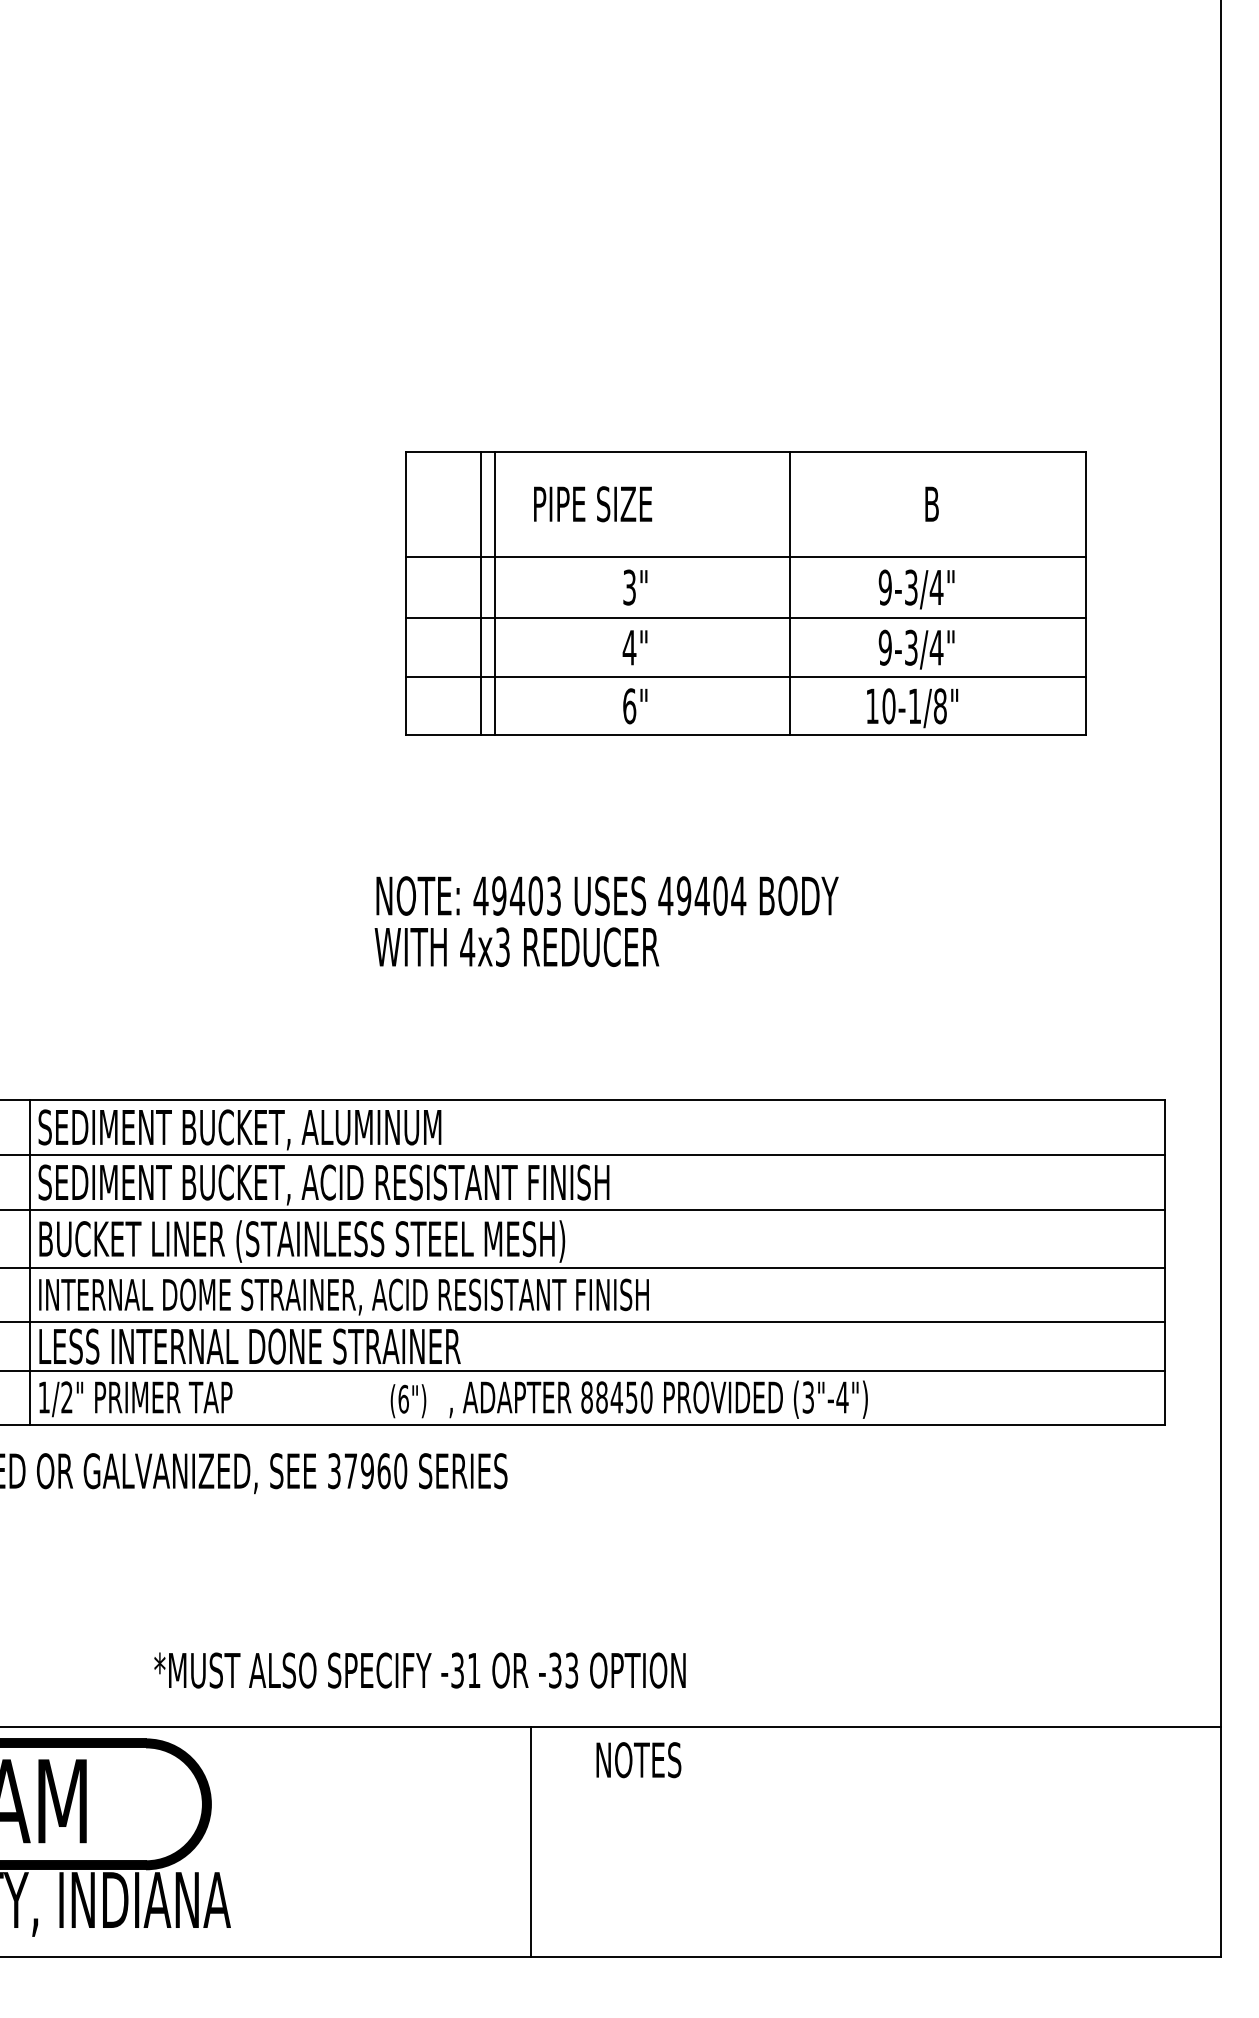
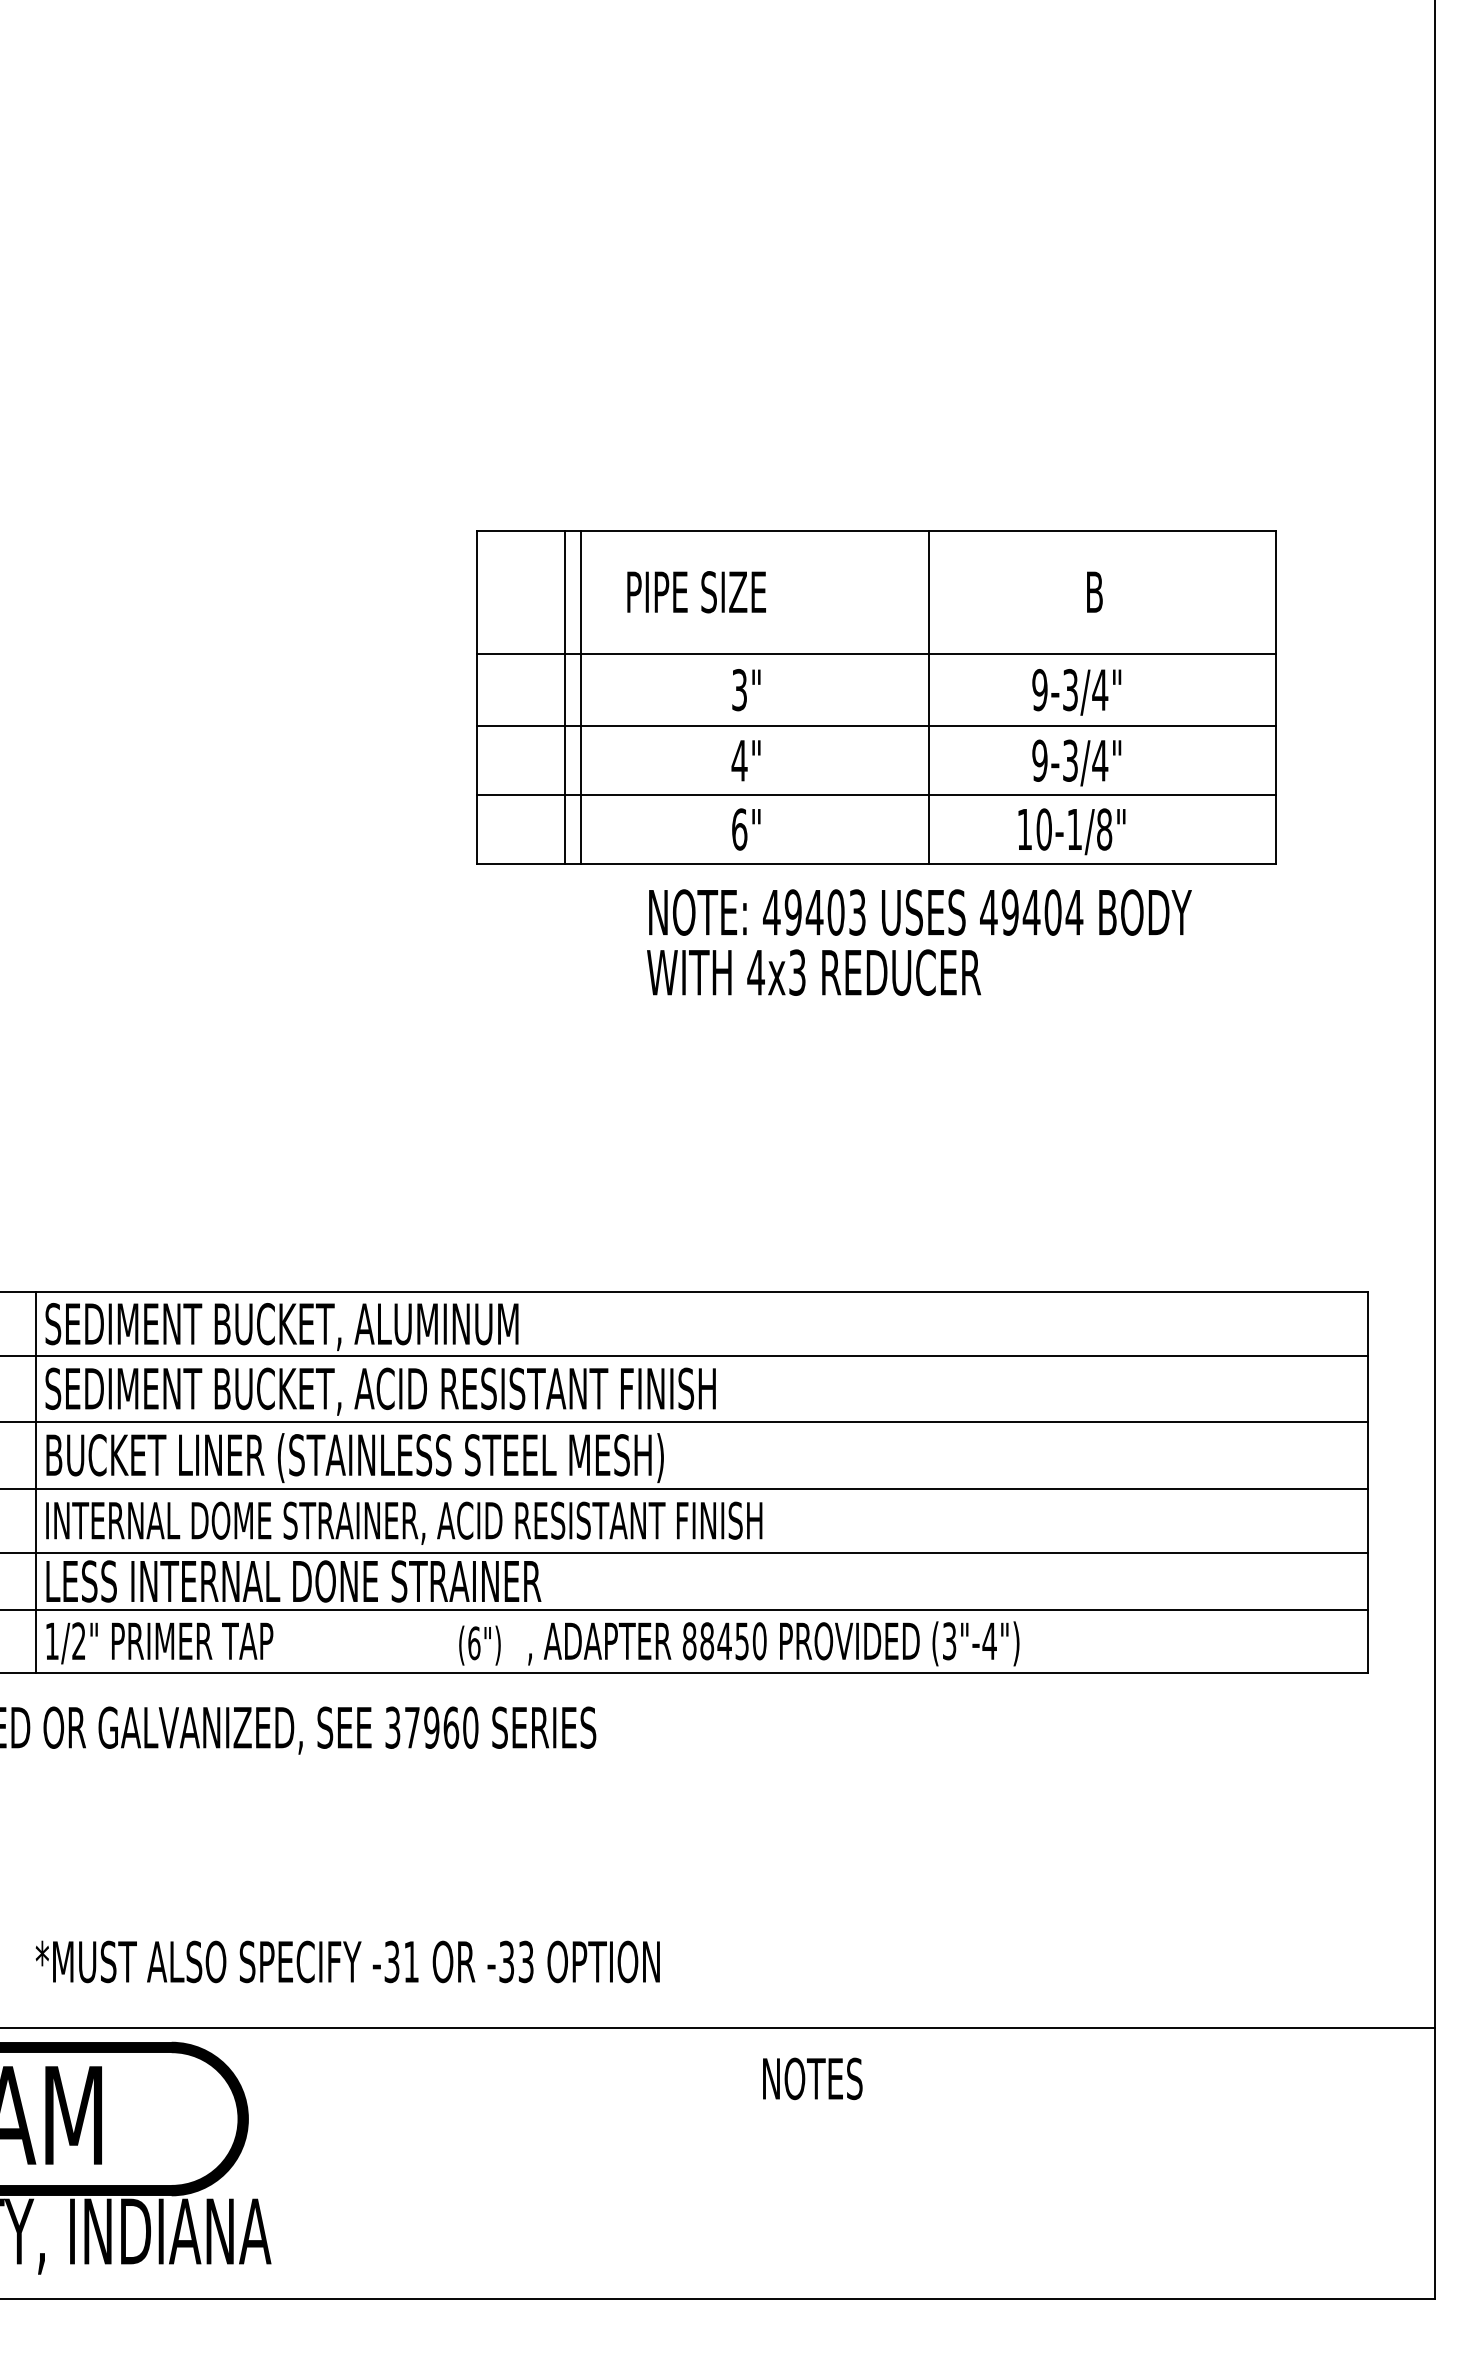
text: (606, 921) -> (919, 942), moved
text: (419, 1670) -> (347, 1961), moved
text: (638, 1760) -> (812, 2079), moved
line: (530, 1842) -> (623, 2163), removed

